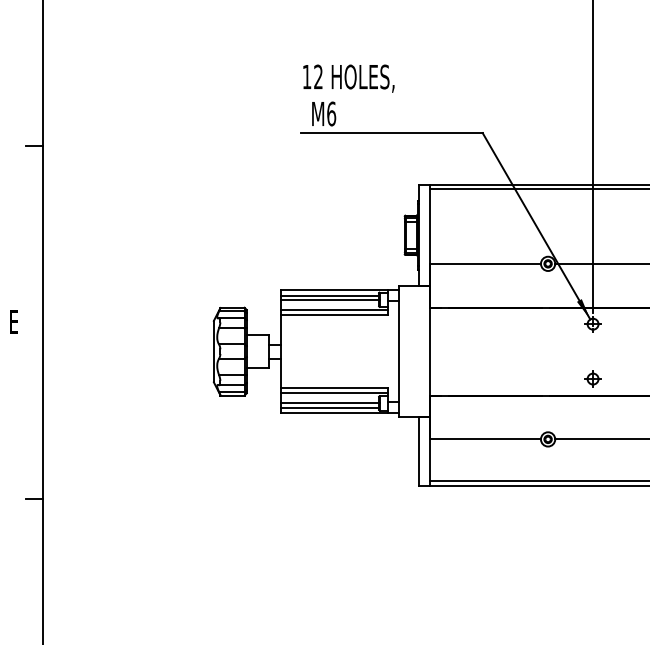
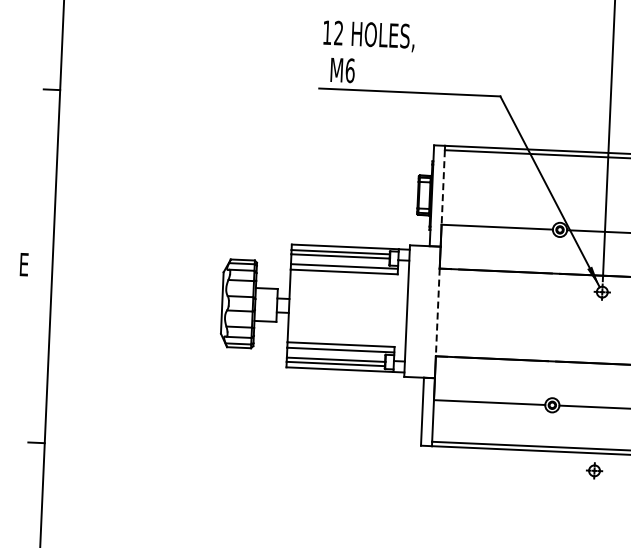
line: (429, 227) -> (443, 188), solid -> dashed
line: (429, 351) -> (437, 312), solid -> dashed
part: (592, 378) -> (593, 470), moved

